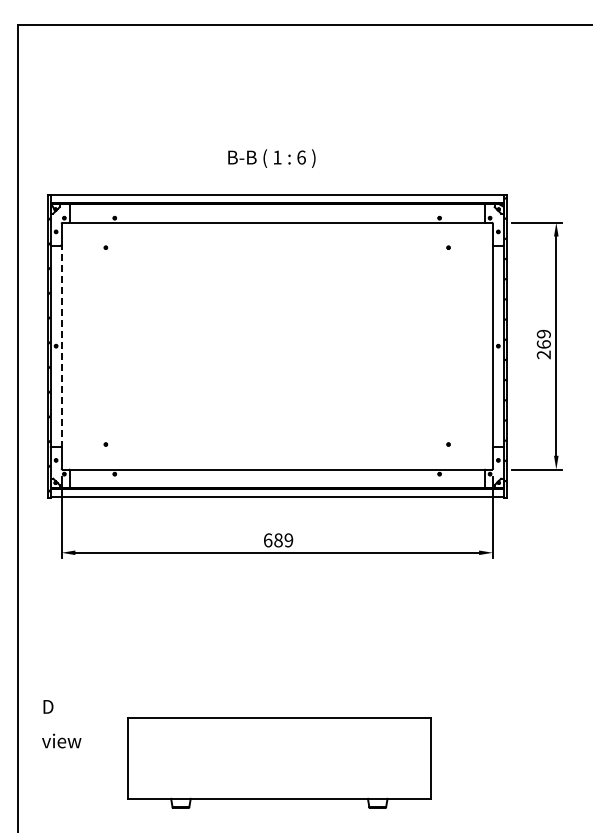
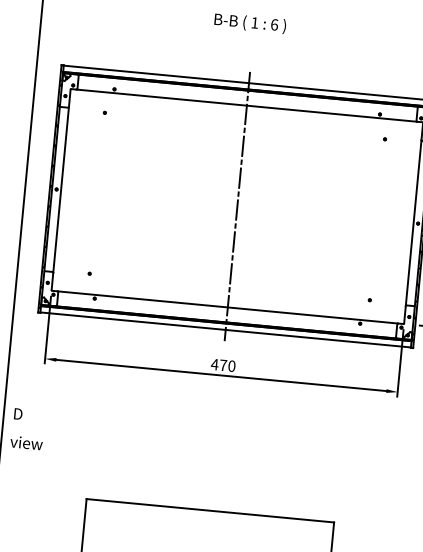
text: (271, 158) -> (249, 23), moved
line: (61, 345) -> (61, 189), dashed -> solid
line: (277, 345) -> (237, 206), added
text: (278, 540) -> (223, 365), 689 -> 470
text: (61, 724) -> (27, 429), moved

